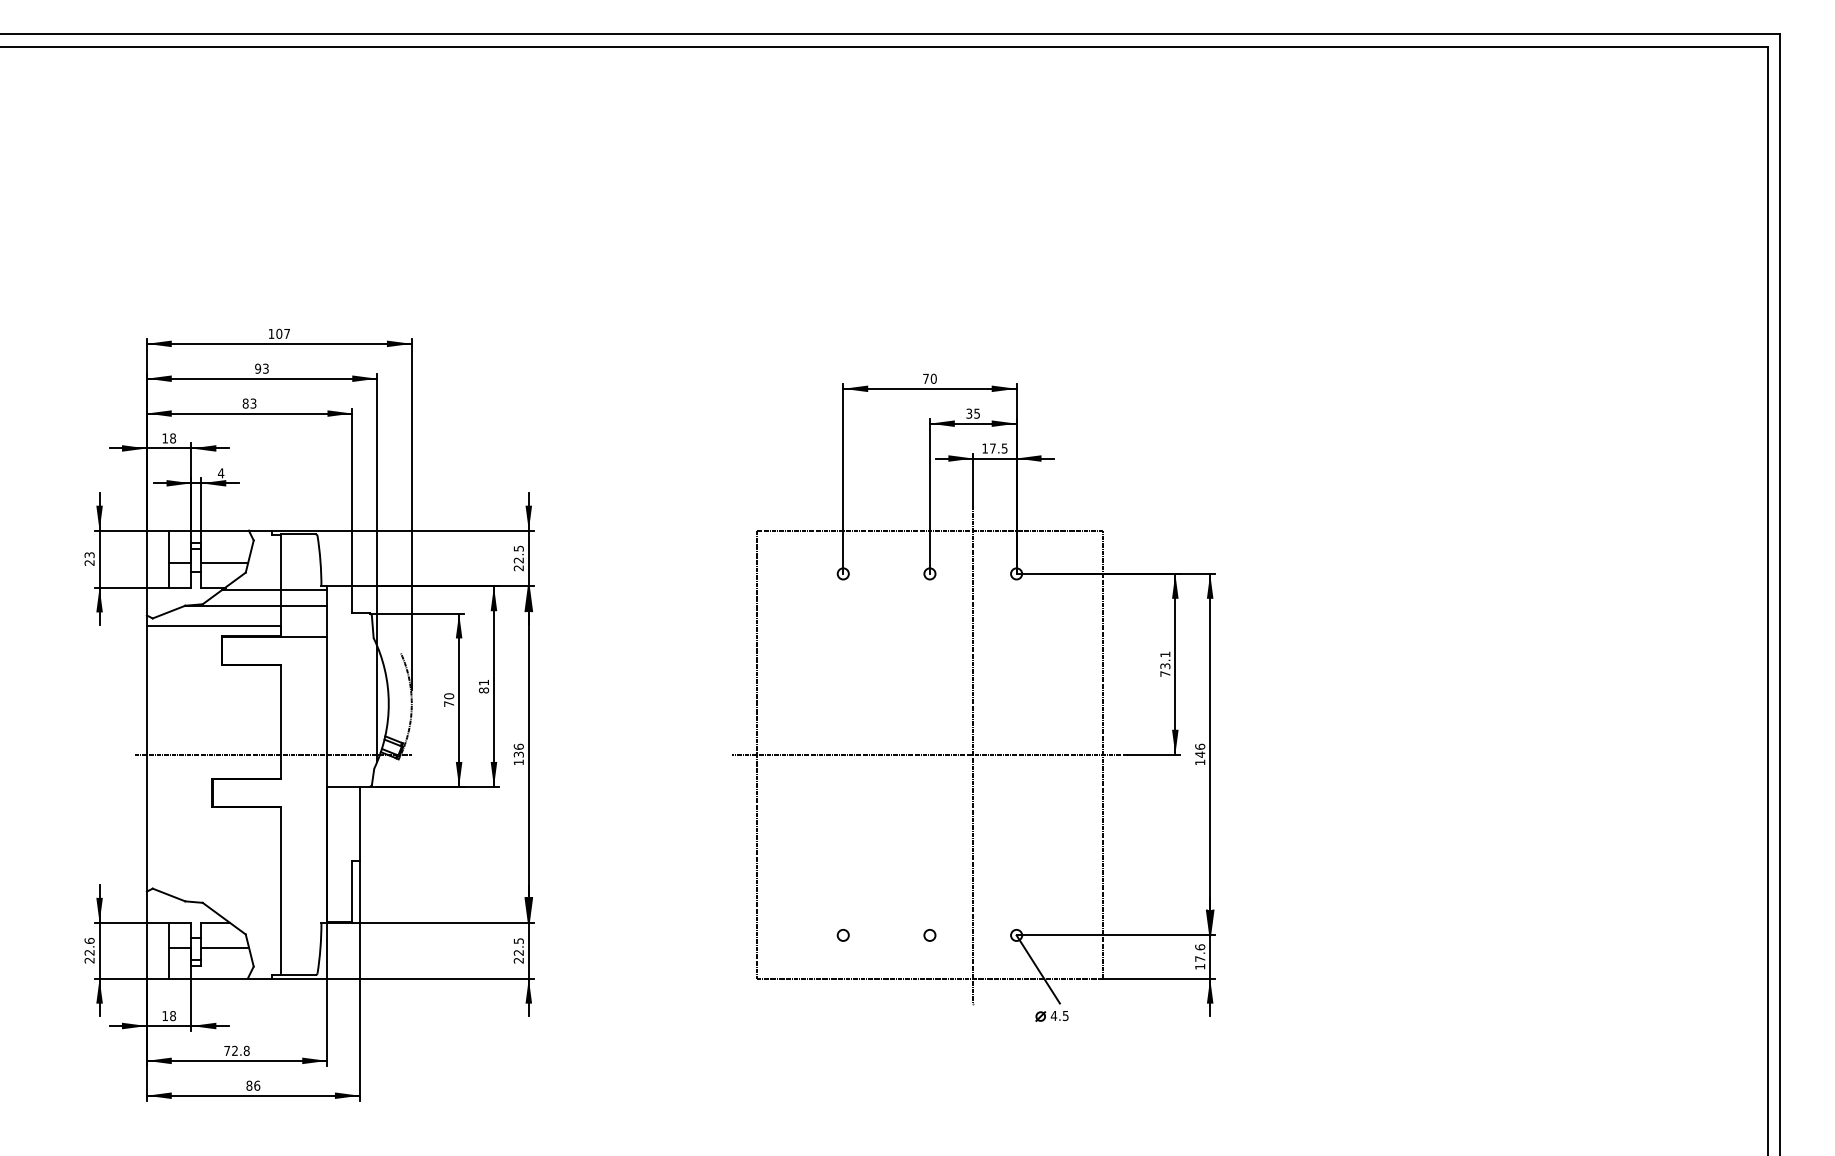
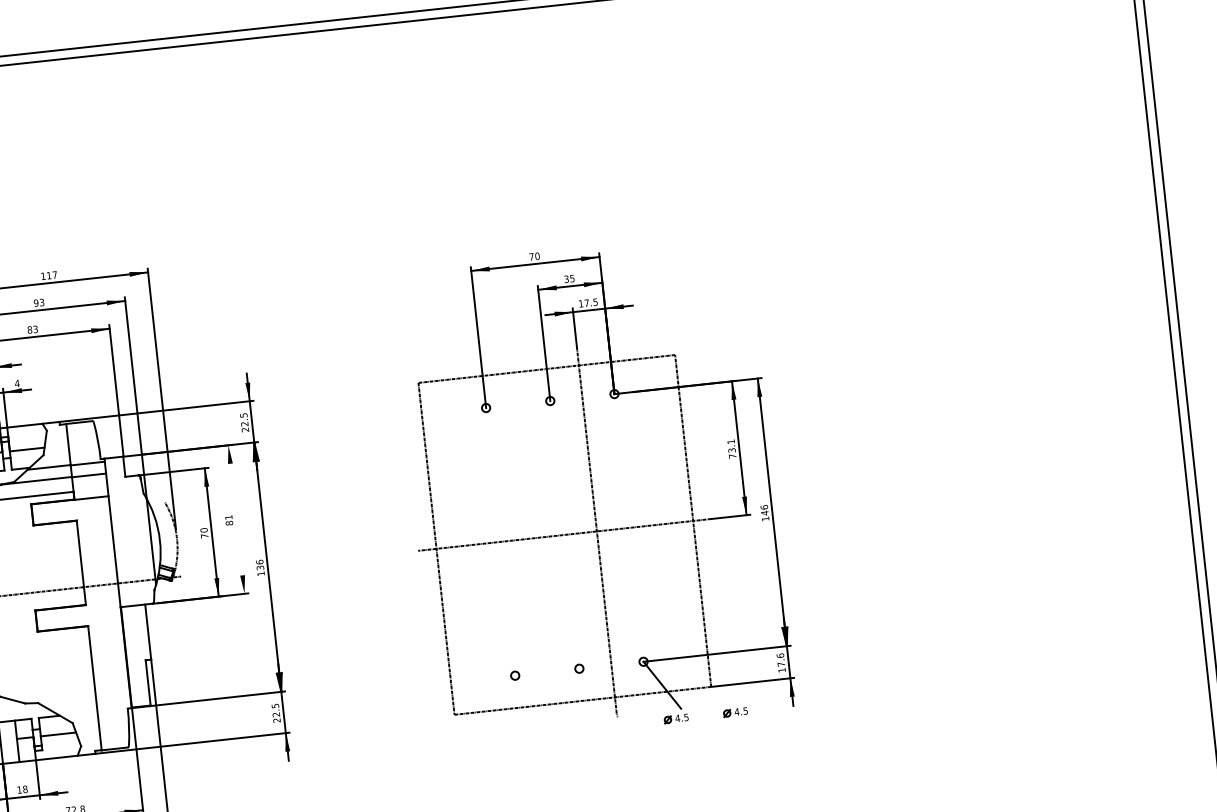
text: (279, 333) -> (49, 275), 107 -> 117
line: (493, 686) -> (236, 519), removed
part: (1131, 1016) -> (735, 712), added

